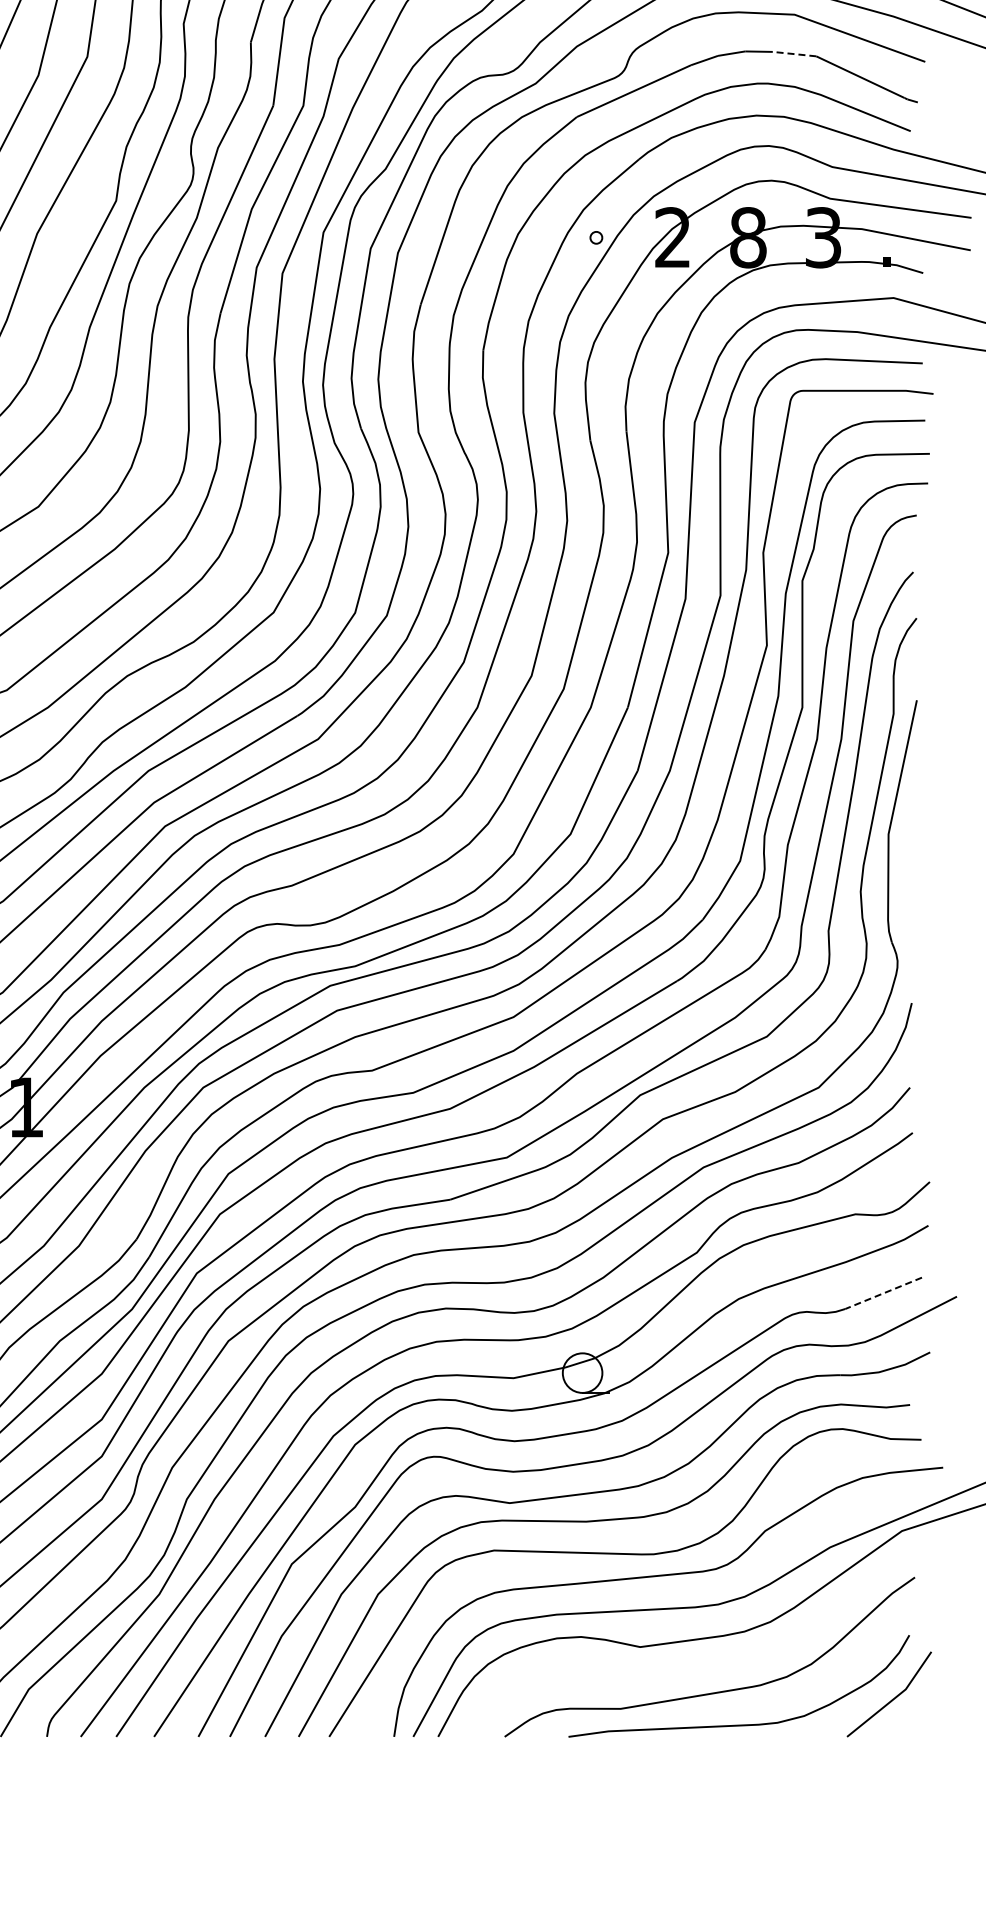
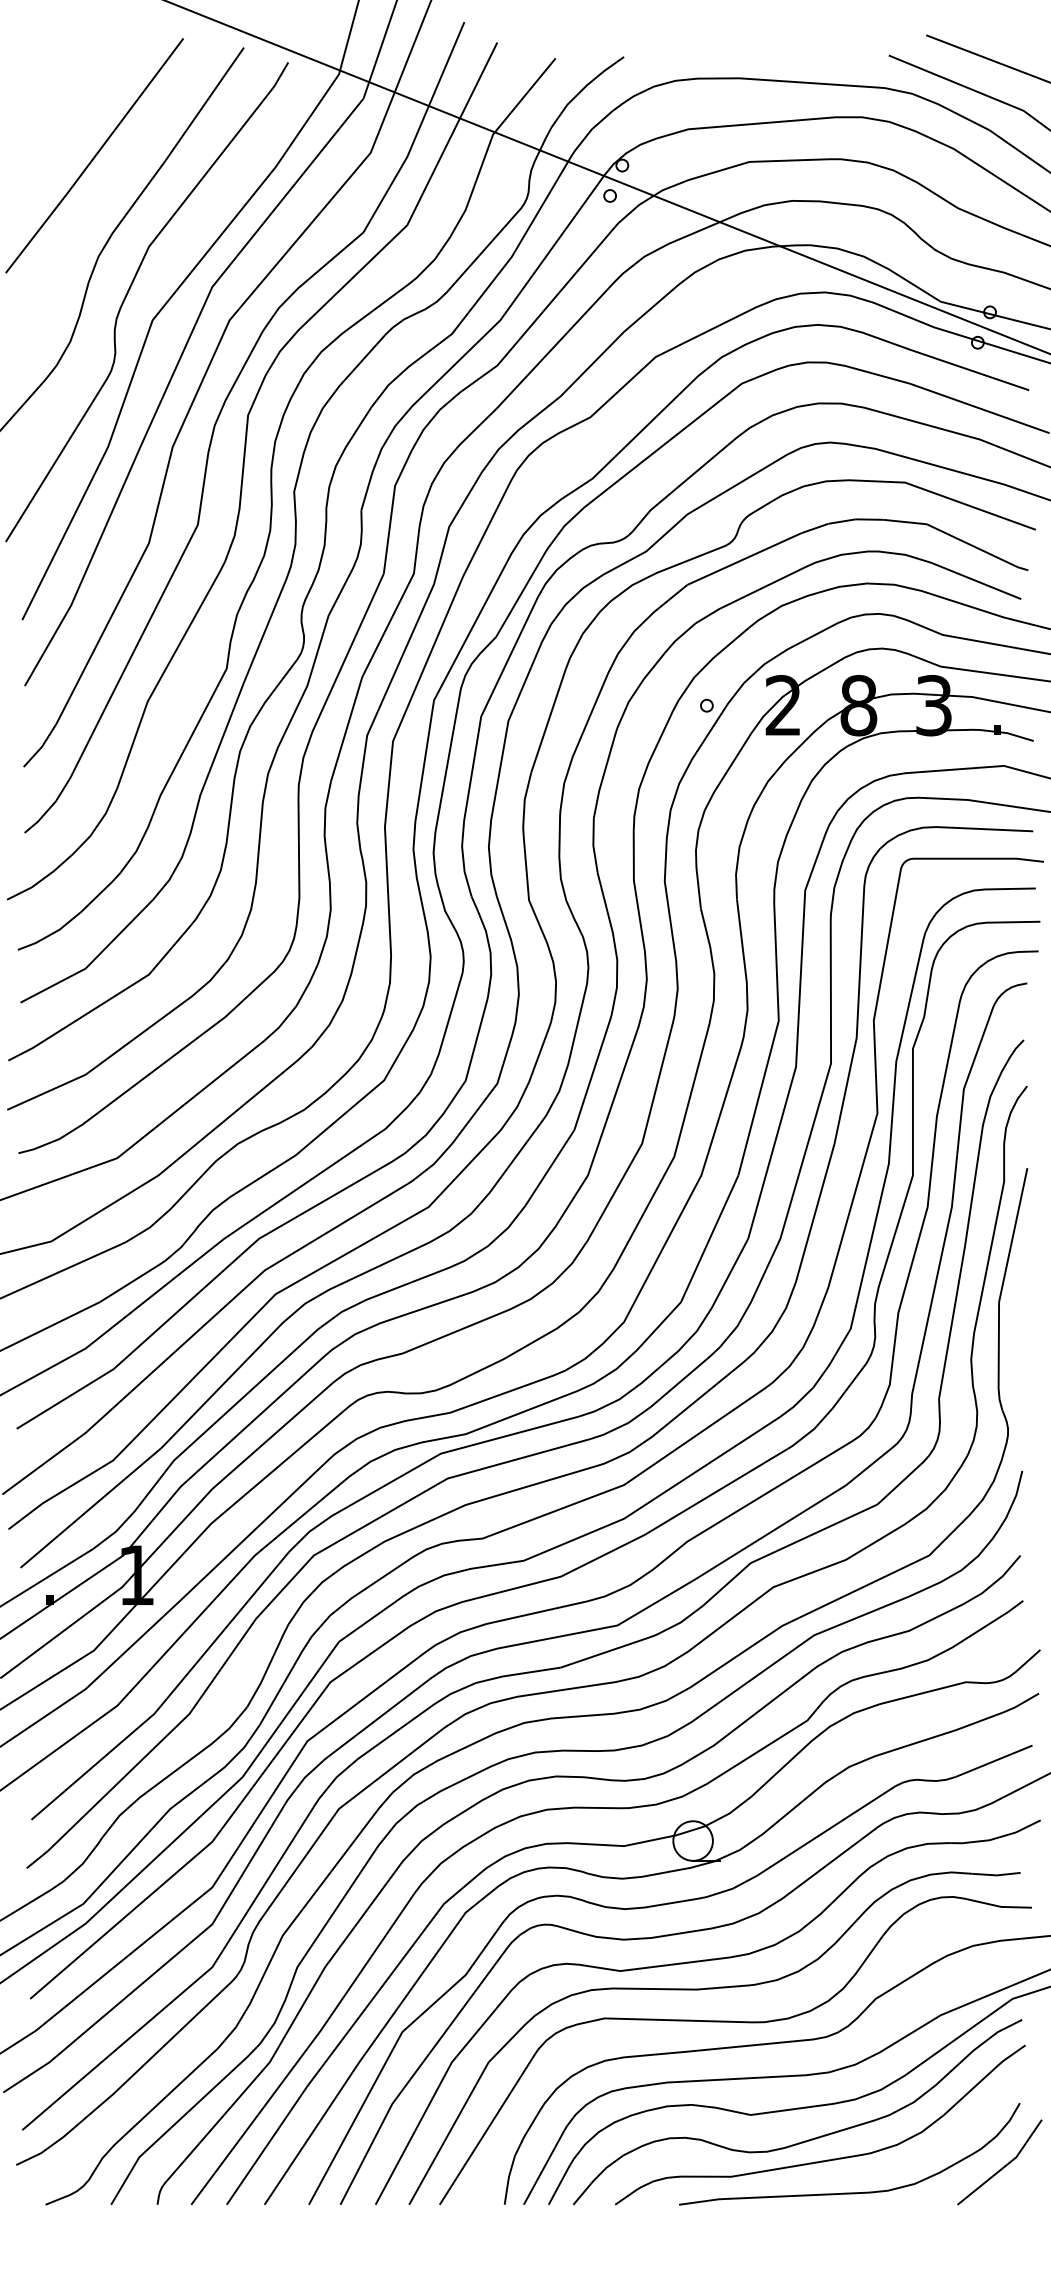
line: (794, 54) -> (905, 522), dashed -> solid
line: (882, 1293) -> (993, 1761), dashed -> solid
curve: (693, 1672) -> (804, 2140), added

